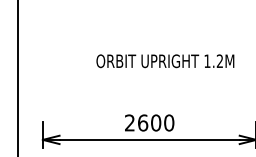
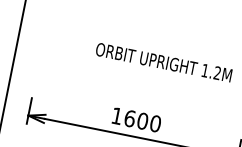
text: (129, 122) -> (116, 115), 2600 -> 1600

